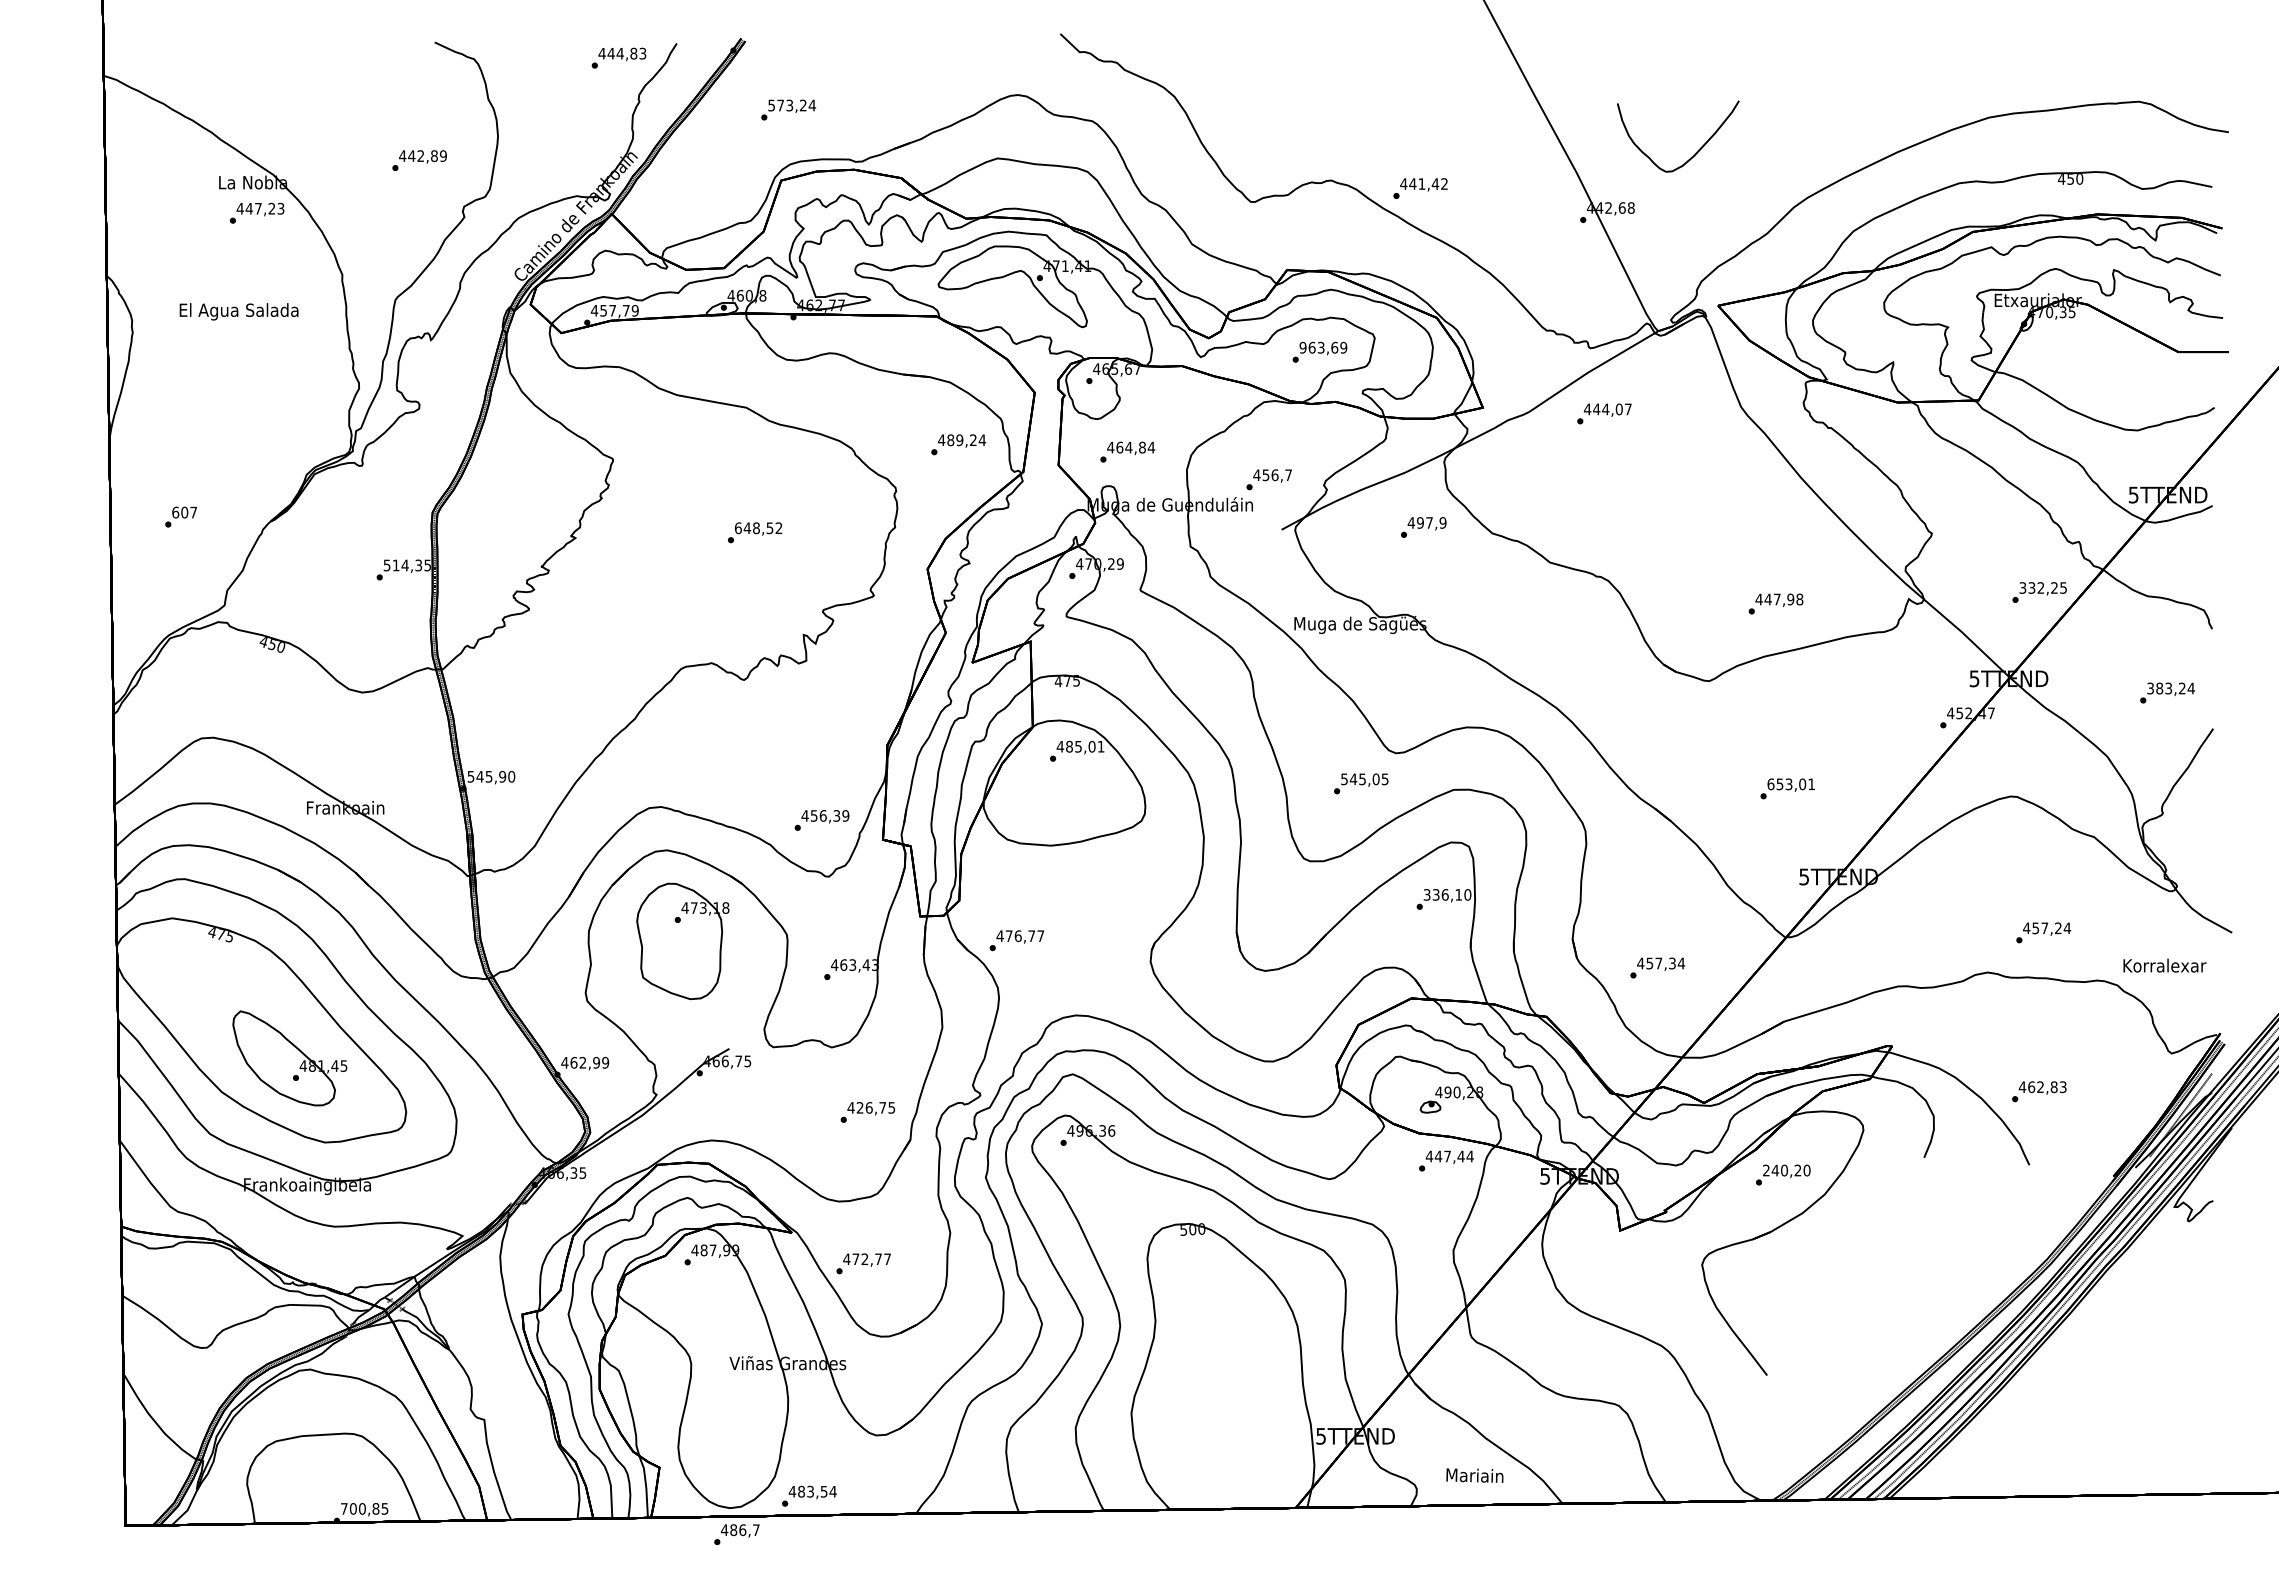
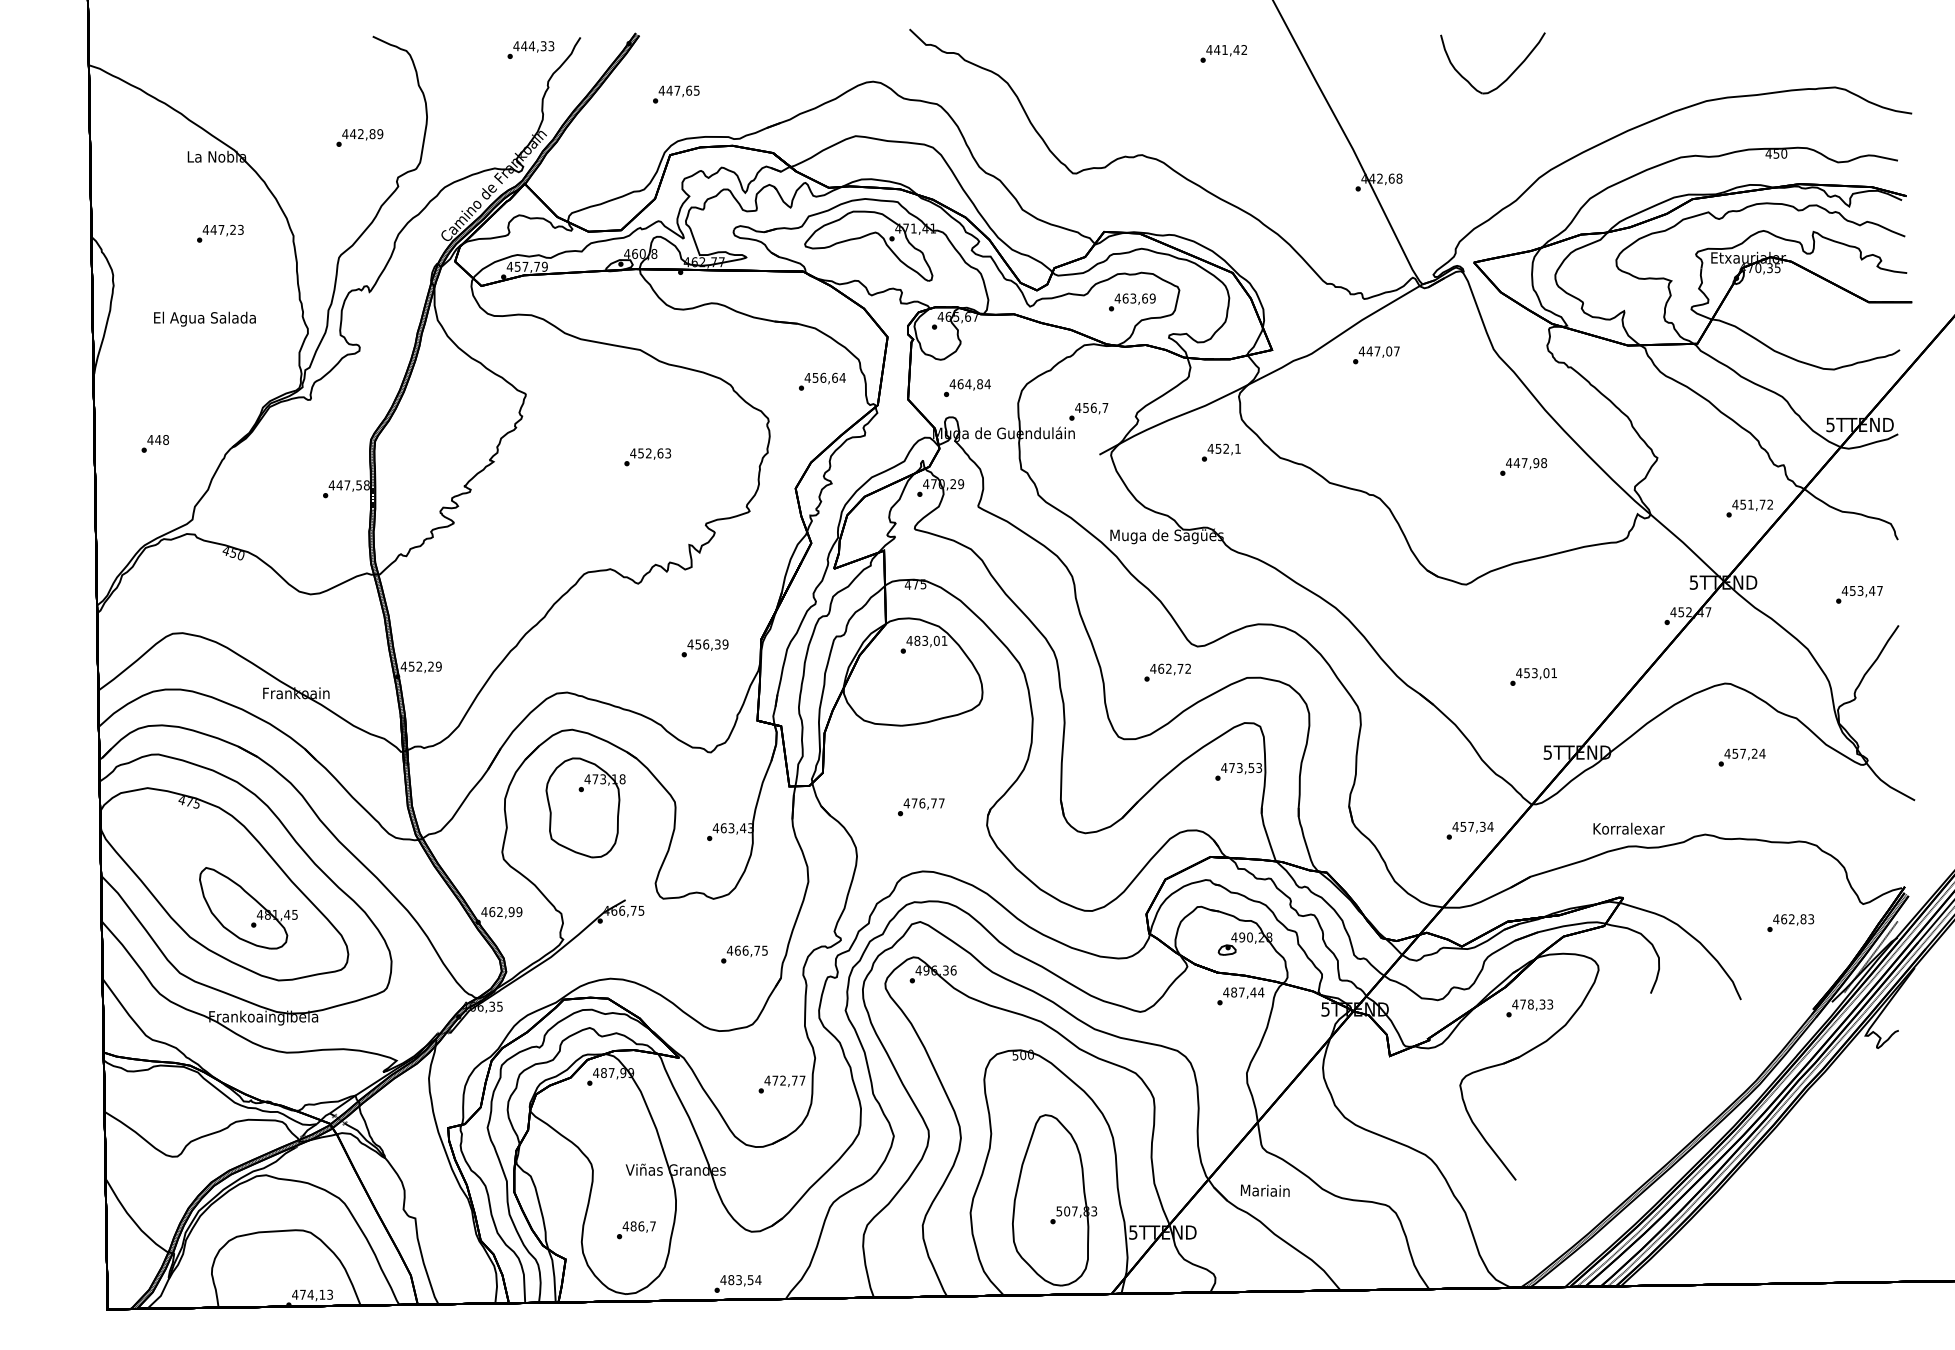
text: (633, 53) -> (543, 46), 444,83 -> 444,33
text: (792, 105) -> (679, 90), 573,24 -> 447,65
part: (1696, 151) -> (1508, 76), moved
text: (1420, 188) -> (1223, 53), moved
text: (256, 212) -> (219, 233), moved
text: (238, 311) -> (204, 318), moved
text: (1302, 347) -> (1117, 298), 963,69 -> 463,69
text: (1605, 409) -> (1377, 351), 444,07 -> 447,07
text: (961, 440) -> (824, 378), 489,24 -> 456,64
text: (184, 512) -> (158, 439), 607 -> 448
text: (1431, 522) -> (1228, 448), 497,9 -> 452,1
text: (758, 528) -> (650, 453), 648,52 -> 452,63
text: (407, 565) -> (349, 485), 514,35 -> 447,58
text: (2042, 587) -> (1752, 504), 332,25 -> 451,72
text: (1775, 603) -> (1523, 466), moved
text: (2170, 688) -> (1862, 590), 383,24 -> 453,47
text: (1078, 745) -> (925, 639), 485,01 -> 483,01
text: (491, 776) -> (421, 666), 545,90 -> 452,29
text: (1364, 779) -> (1170, 668), 545,05 -> 462,72
text: (1770, 784) -> (1518, 673), 653,01 -> 453,01
text: (821, 820) -> (704, 648), moved
text: (1447, 894) -> (1241, 767), 336,10 -> 473,53
text: (2043, 932) -> (1741, 757), moved
text: (1016, 940) -> (920, 807), moved
text: (2164, 965) -> (1628, 828), moved
text: (1657, 967) -> (1469, 830), moved
text: (2039, 1091) -> (1790, 922), moved
text: (859, 1107) -> (737, 950), 426,75 -> 466,75
text: (1438, 1156) -> (1234, 992), 447,44 -> 487,44
text: (1786, 1170) -> (1532, 1004), 240,20 -> 478,33
text: (863, 1263) -> (781, 1084), moved
part: (1228, 1398) -> (1053, 1200), added
text: (1474, 1475) -> (1264, 1190), moved
text: (809, 1495) -> (738, 1283), moved
text: (364, 1508) -> (312, 1294), 700,85 -> 474,13
text: (736, 1534) -> (636, 1230), moved

